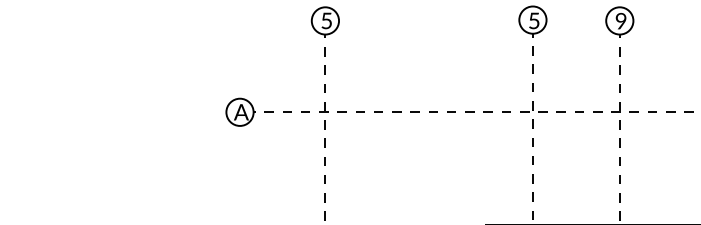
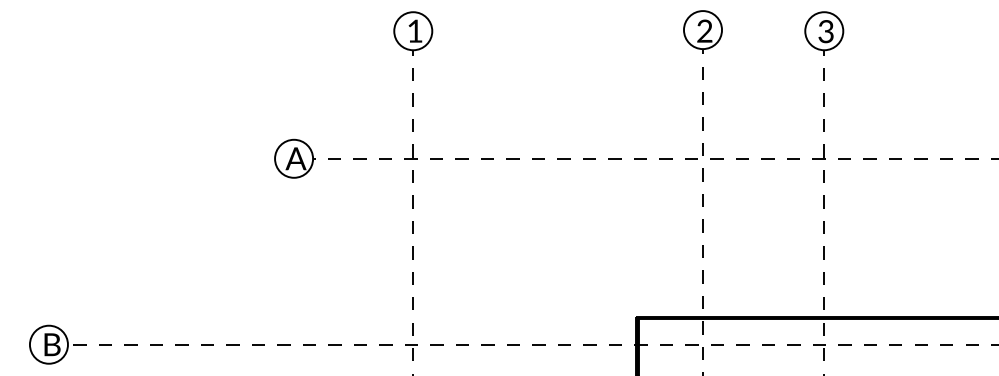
text: (327, 20) -> (415, 30), 5 -> 1
text: (534, 20) -> (704, 30), 5 -> 2
text: (620, 21) -> (825, 31), 9 -> 3

